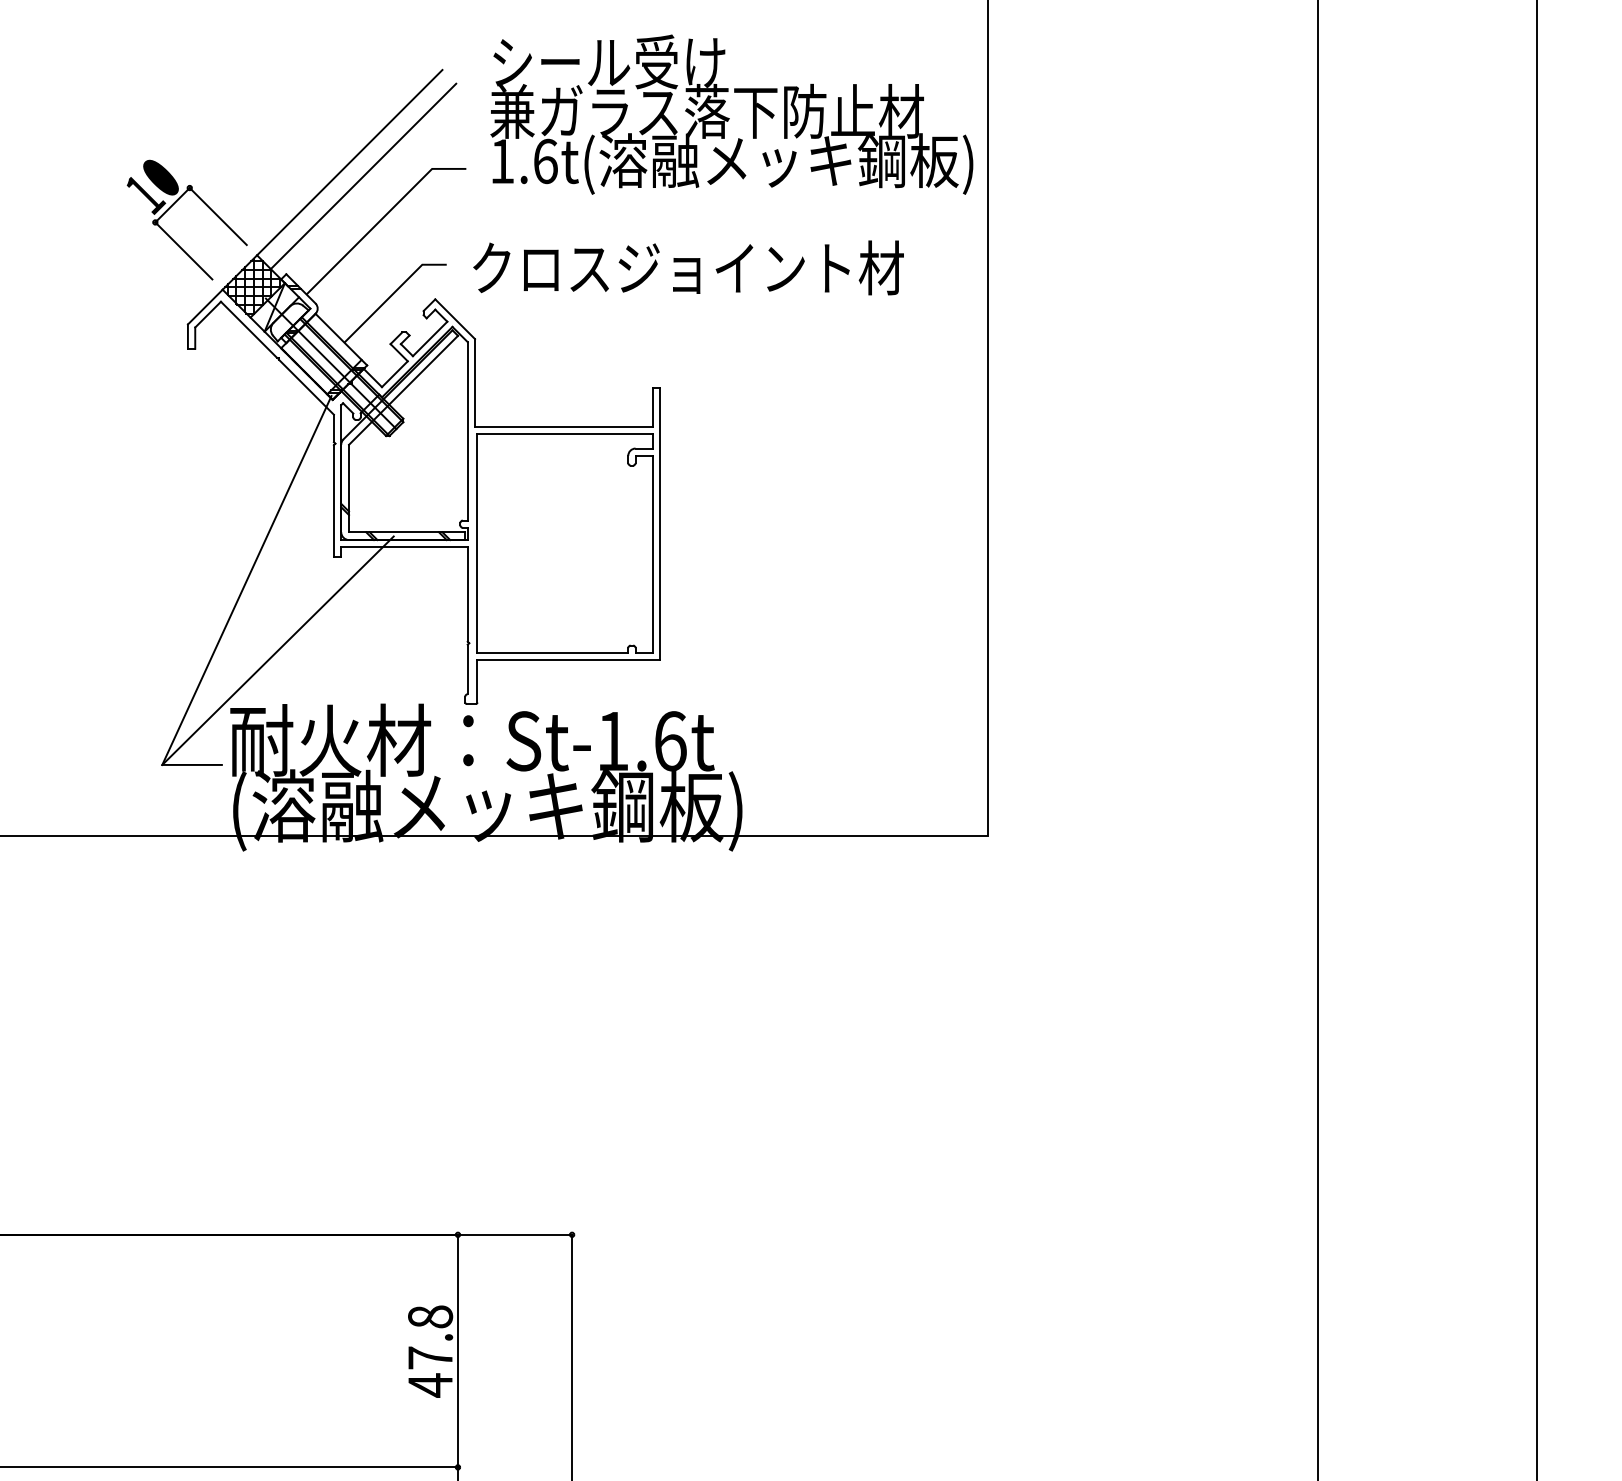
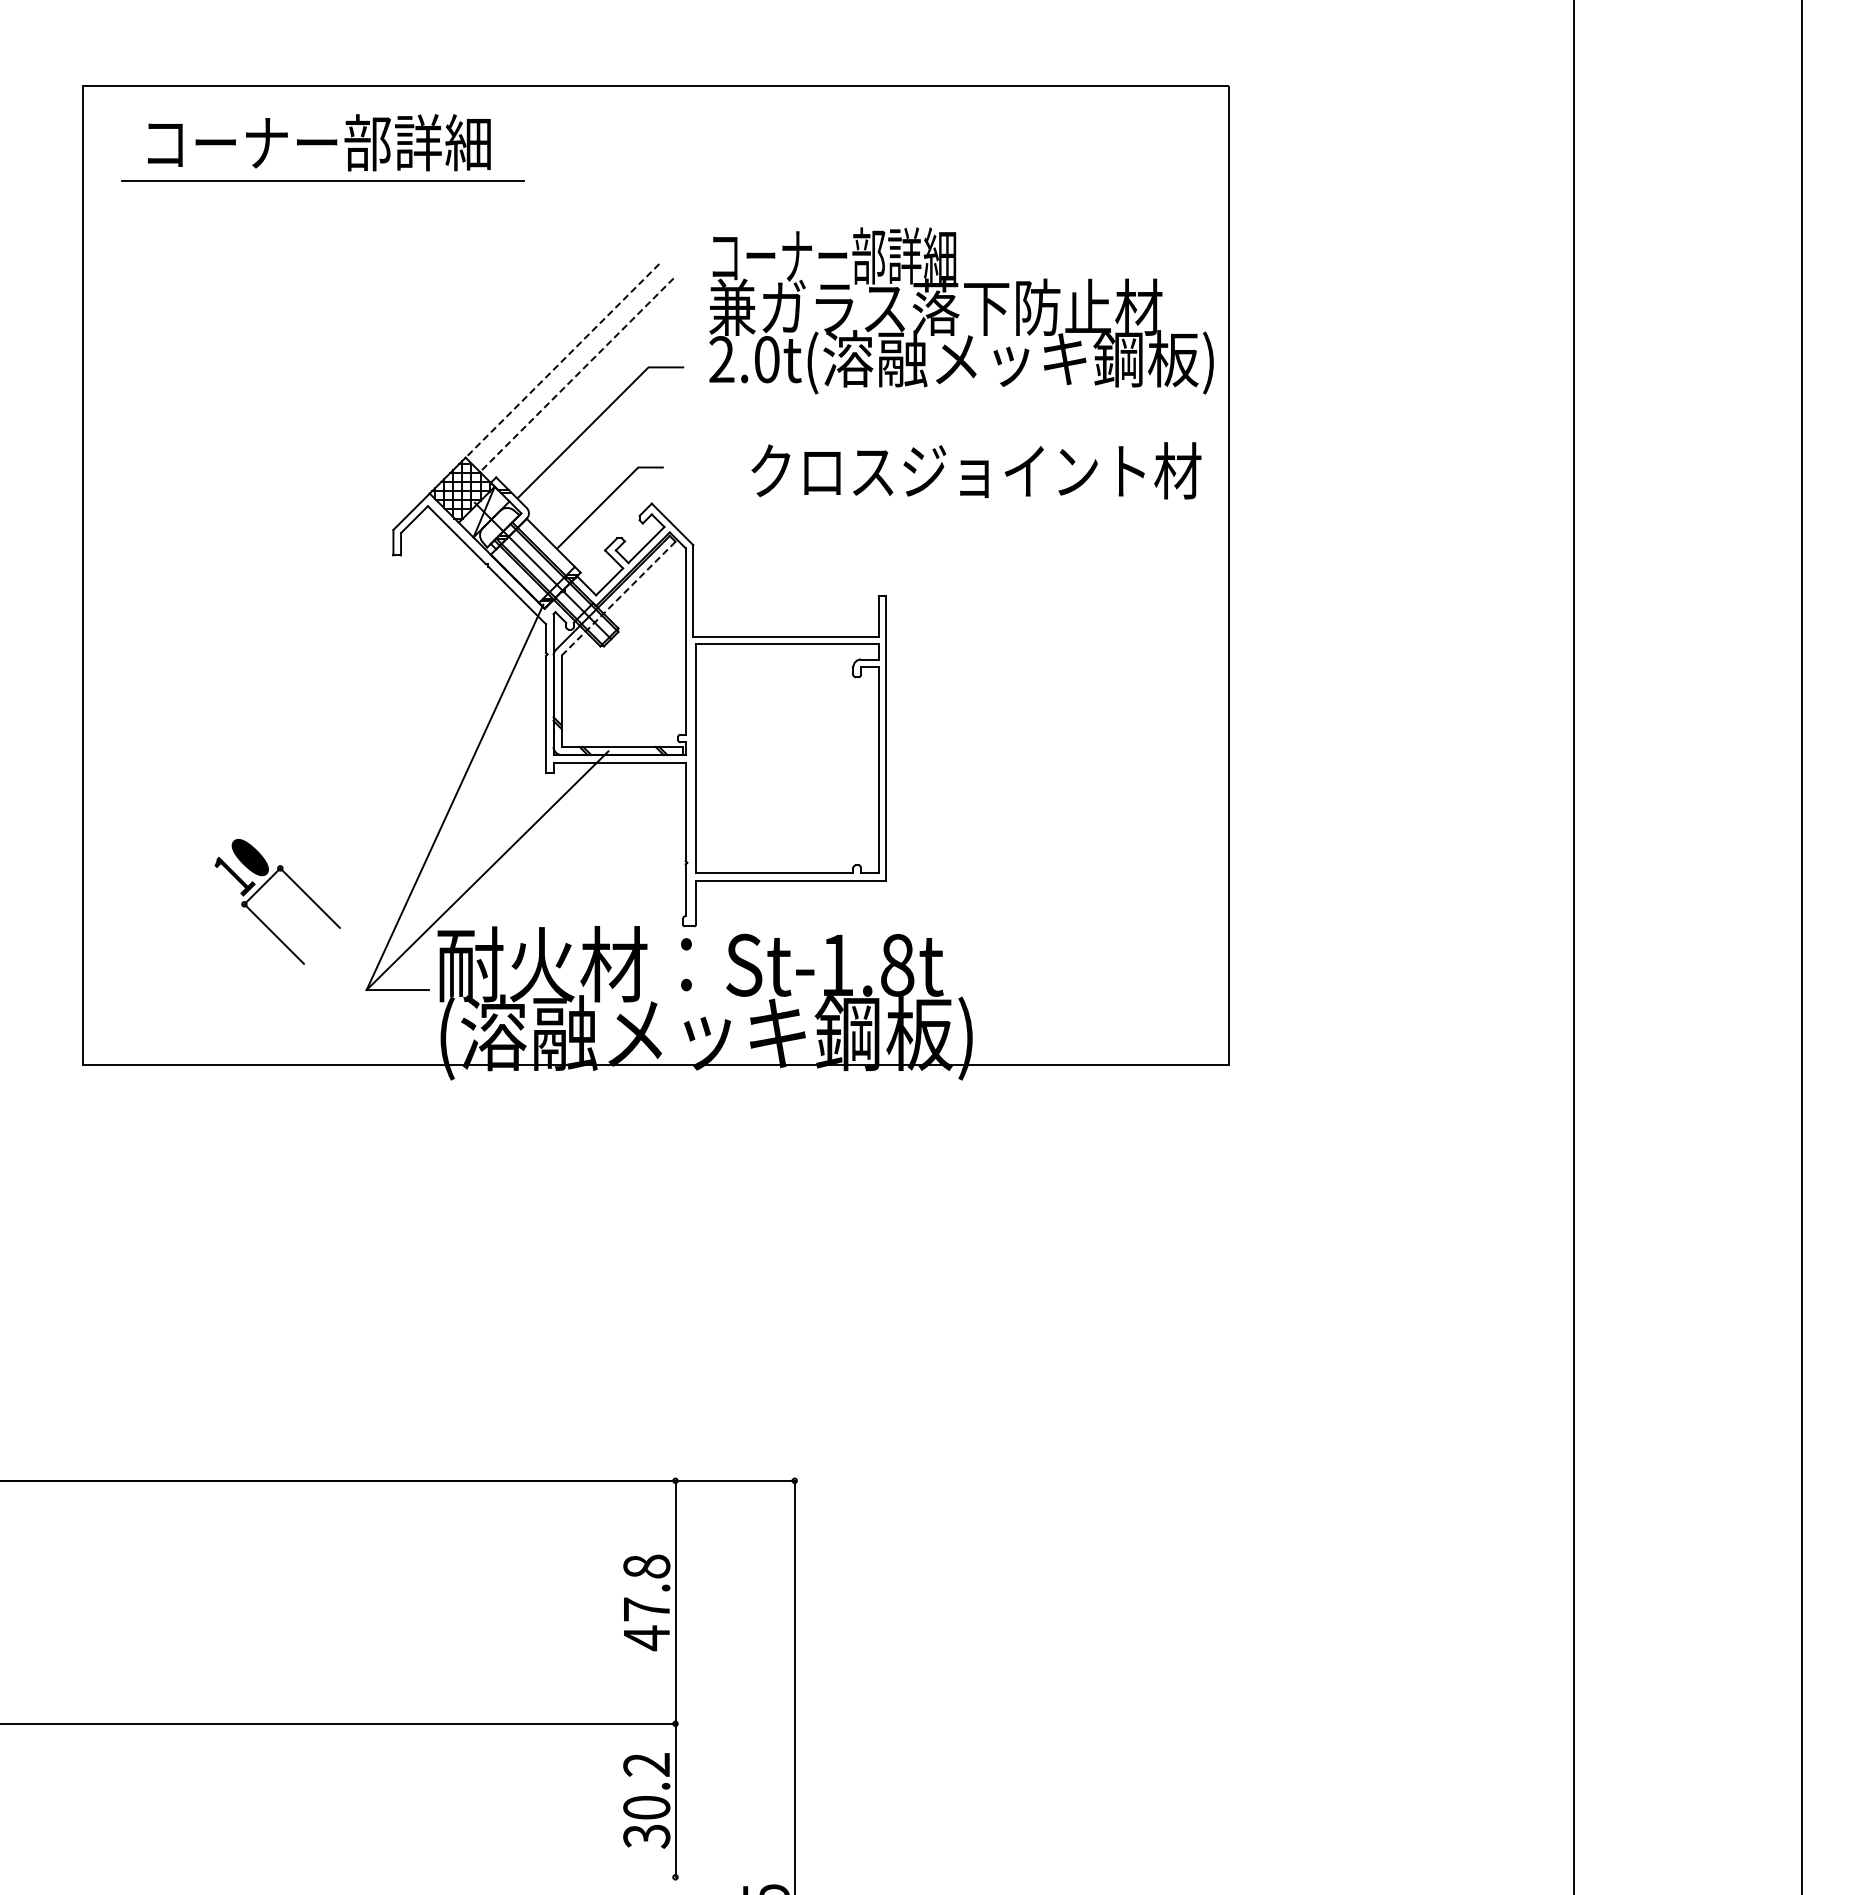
text: (610, 61) -> (834, 255), シール受け -> コーナー部詳細
text: (524, 161) -> (744, 359), 1.6t( -> 2.0t(
line: (349, 162) -> (562, 360), solid -> dashed
line: (363, 176) -> (576, 375), solid -> dashed
part: (173, 205) -> (263, 886), moved
text: (688, 267) -> (976, 470), moved
line: (403, 390) -> (618, 598), solid -> dashed
text: (670, 740) -> (897, 964), St-1.6t -> St-1.8t

